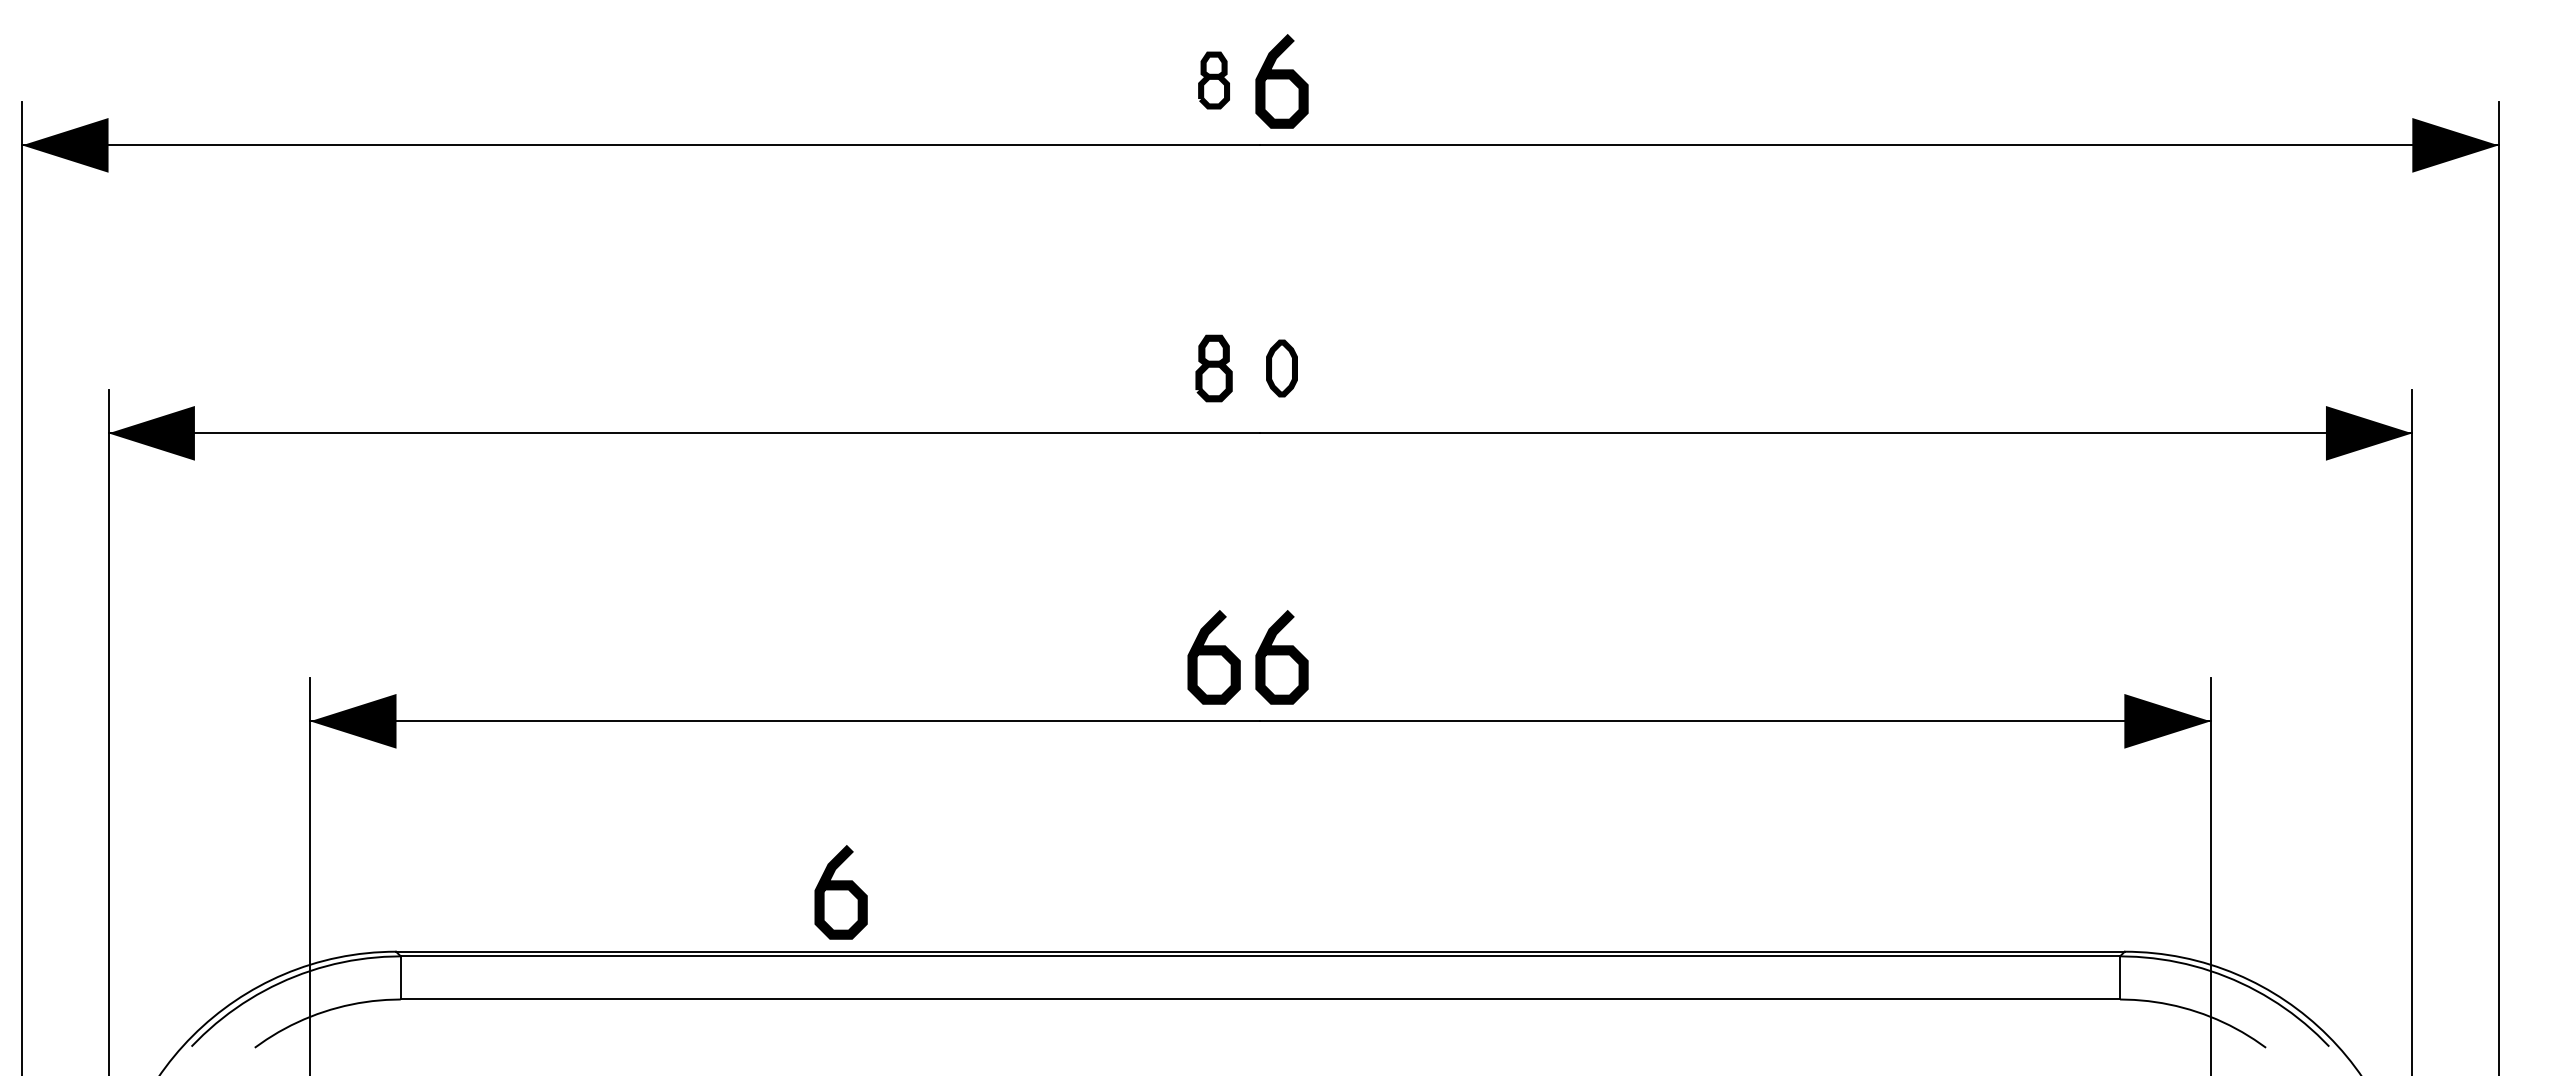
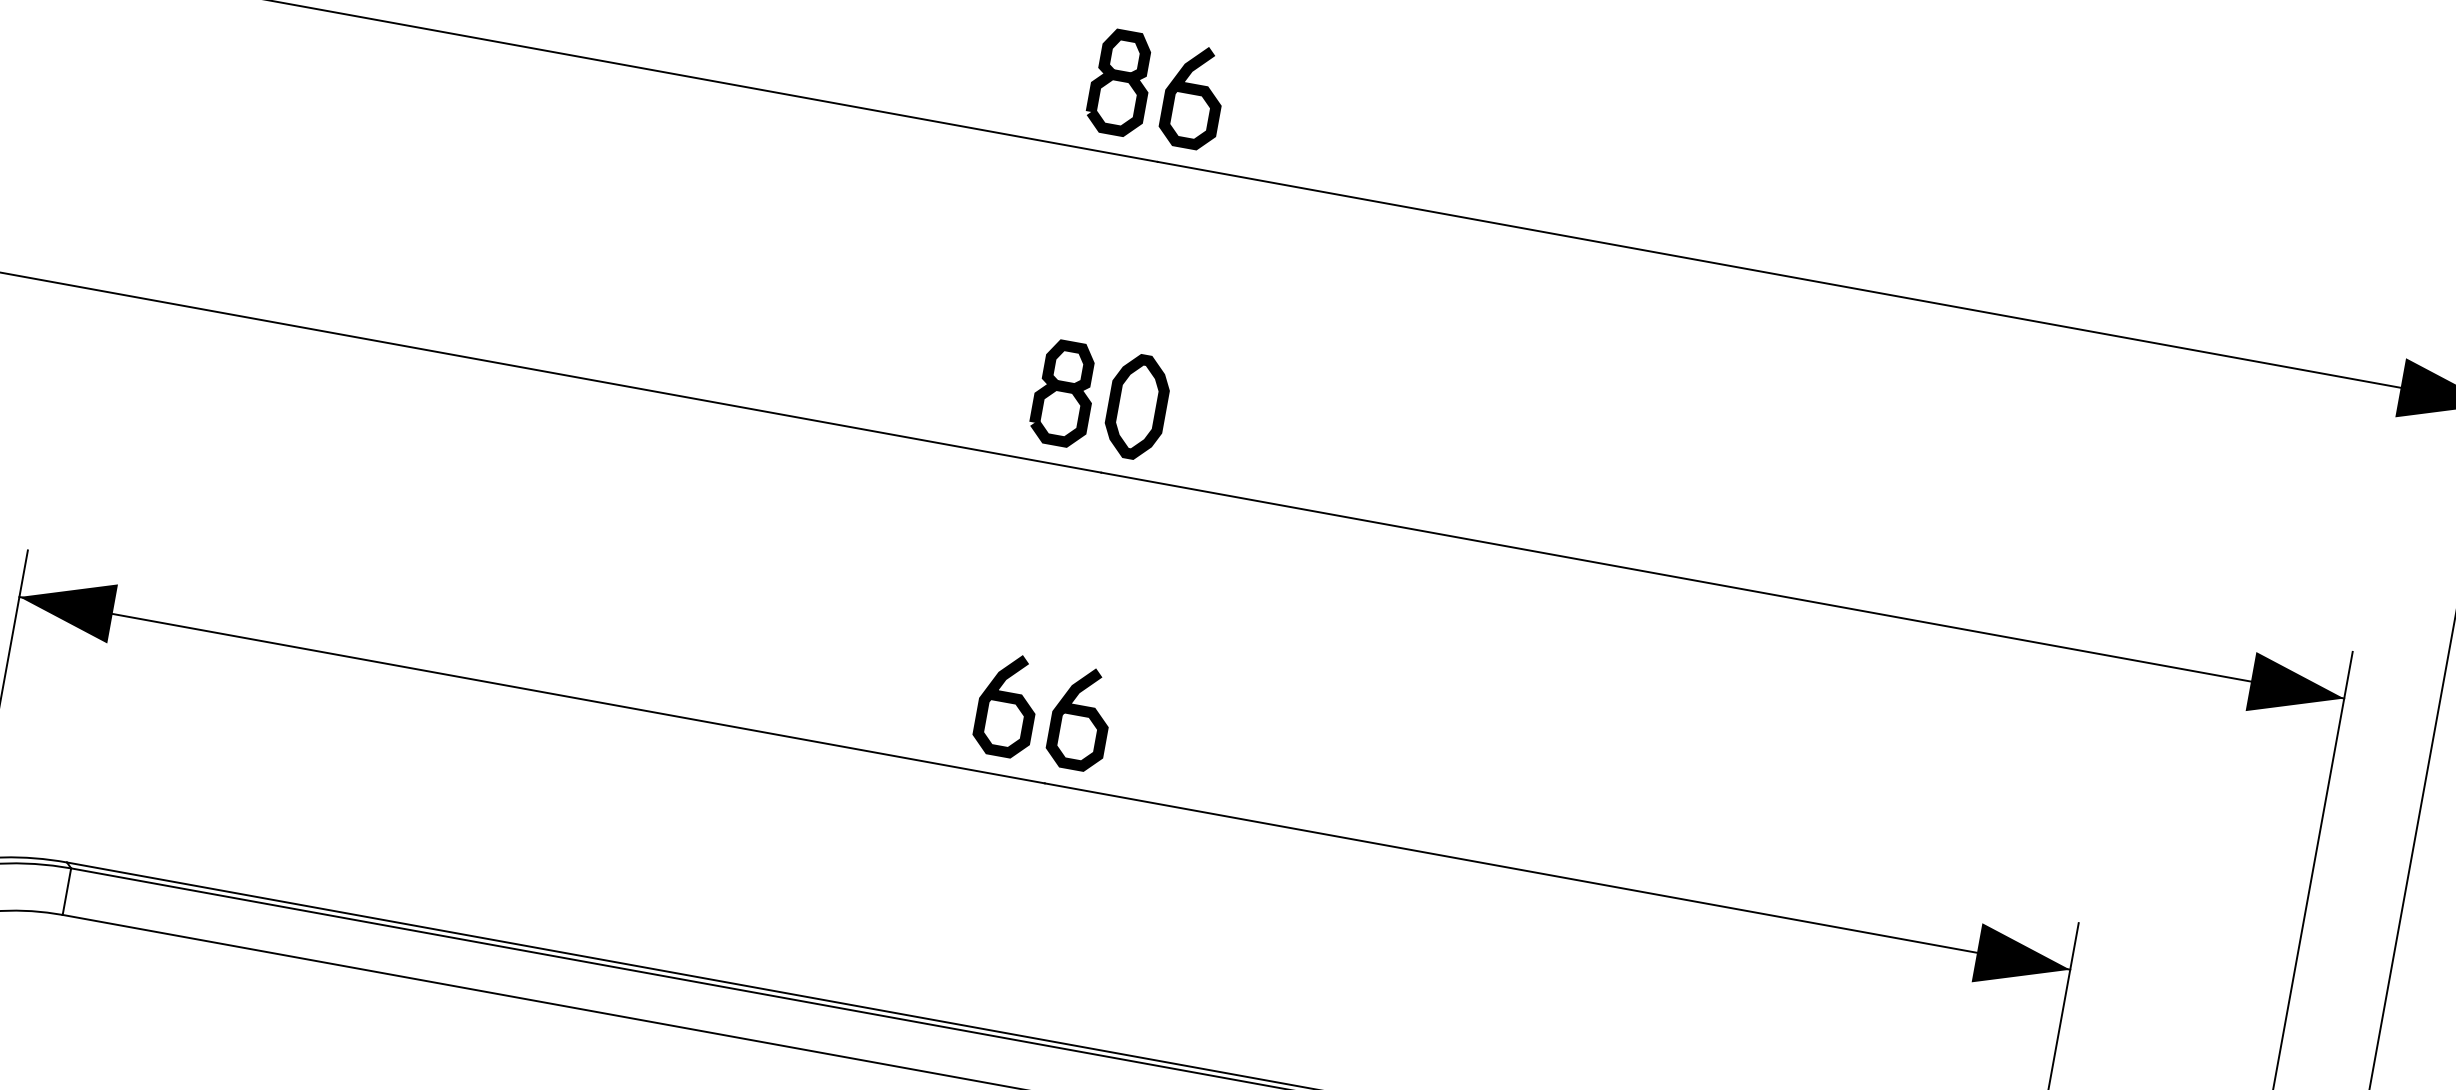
part: (1213, 80) -> (1119, 82), size x1.67
part: (1213, 368) -> (1063, 393), size x1.43
part: (1281, 368) -> (1136, 406), size x1.67
curve: (840, 890) -> (558, 883), removed

